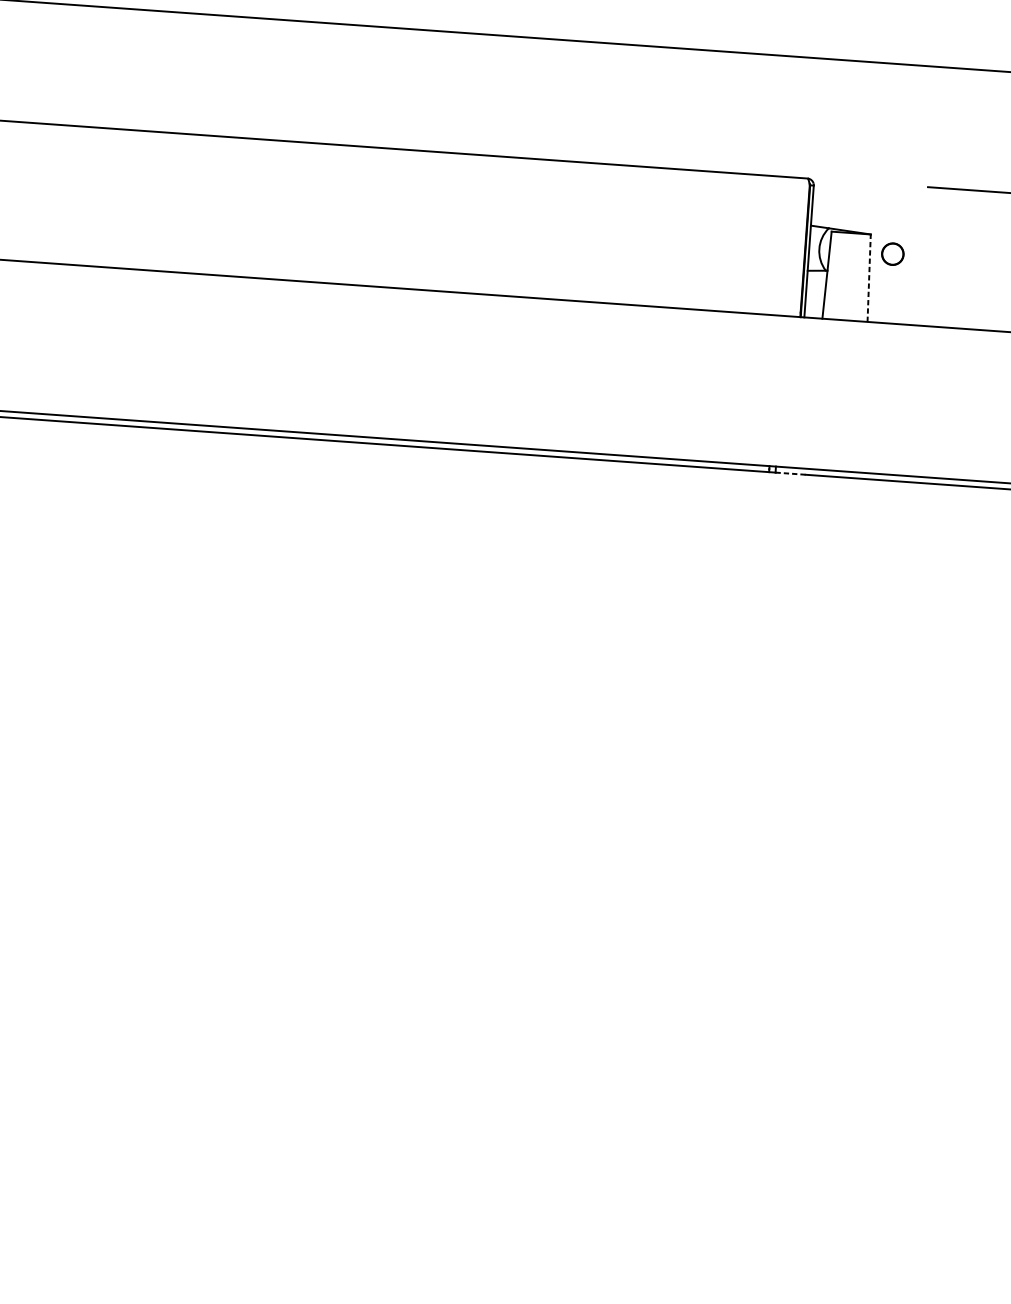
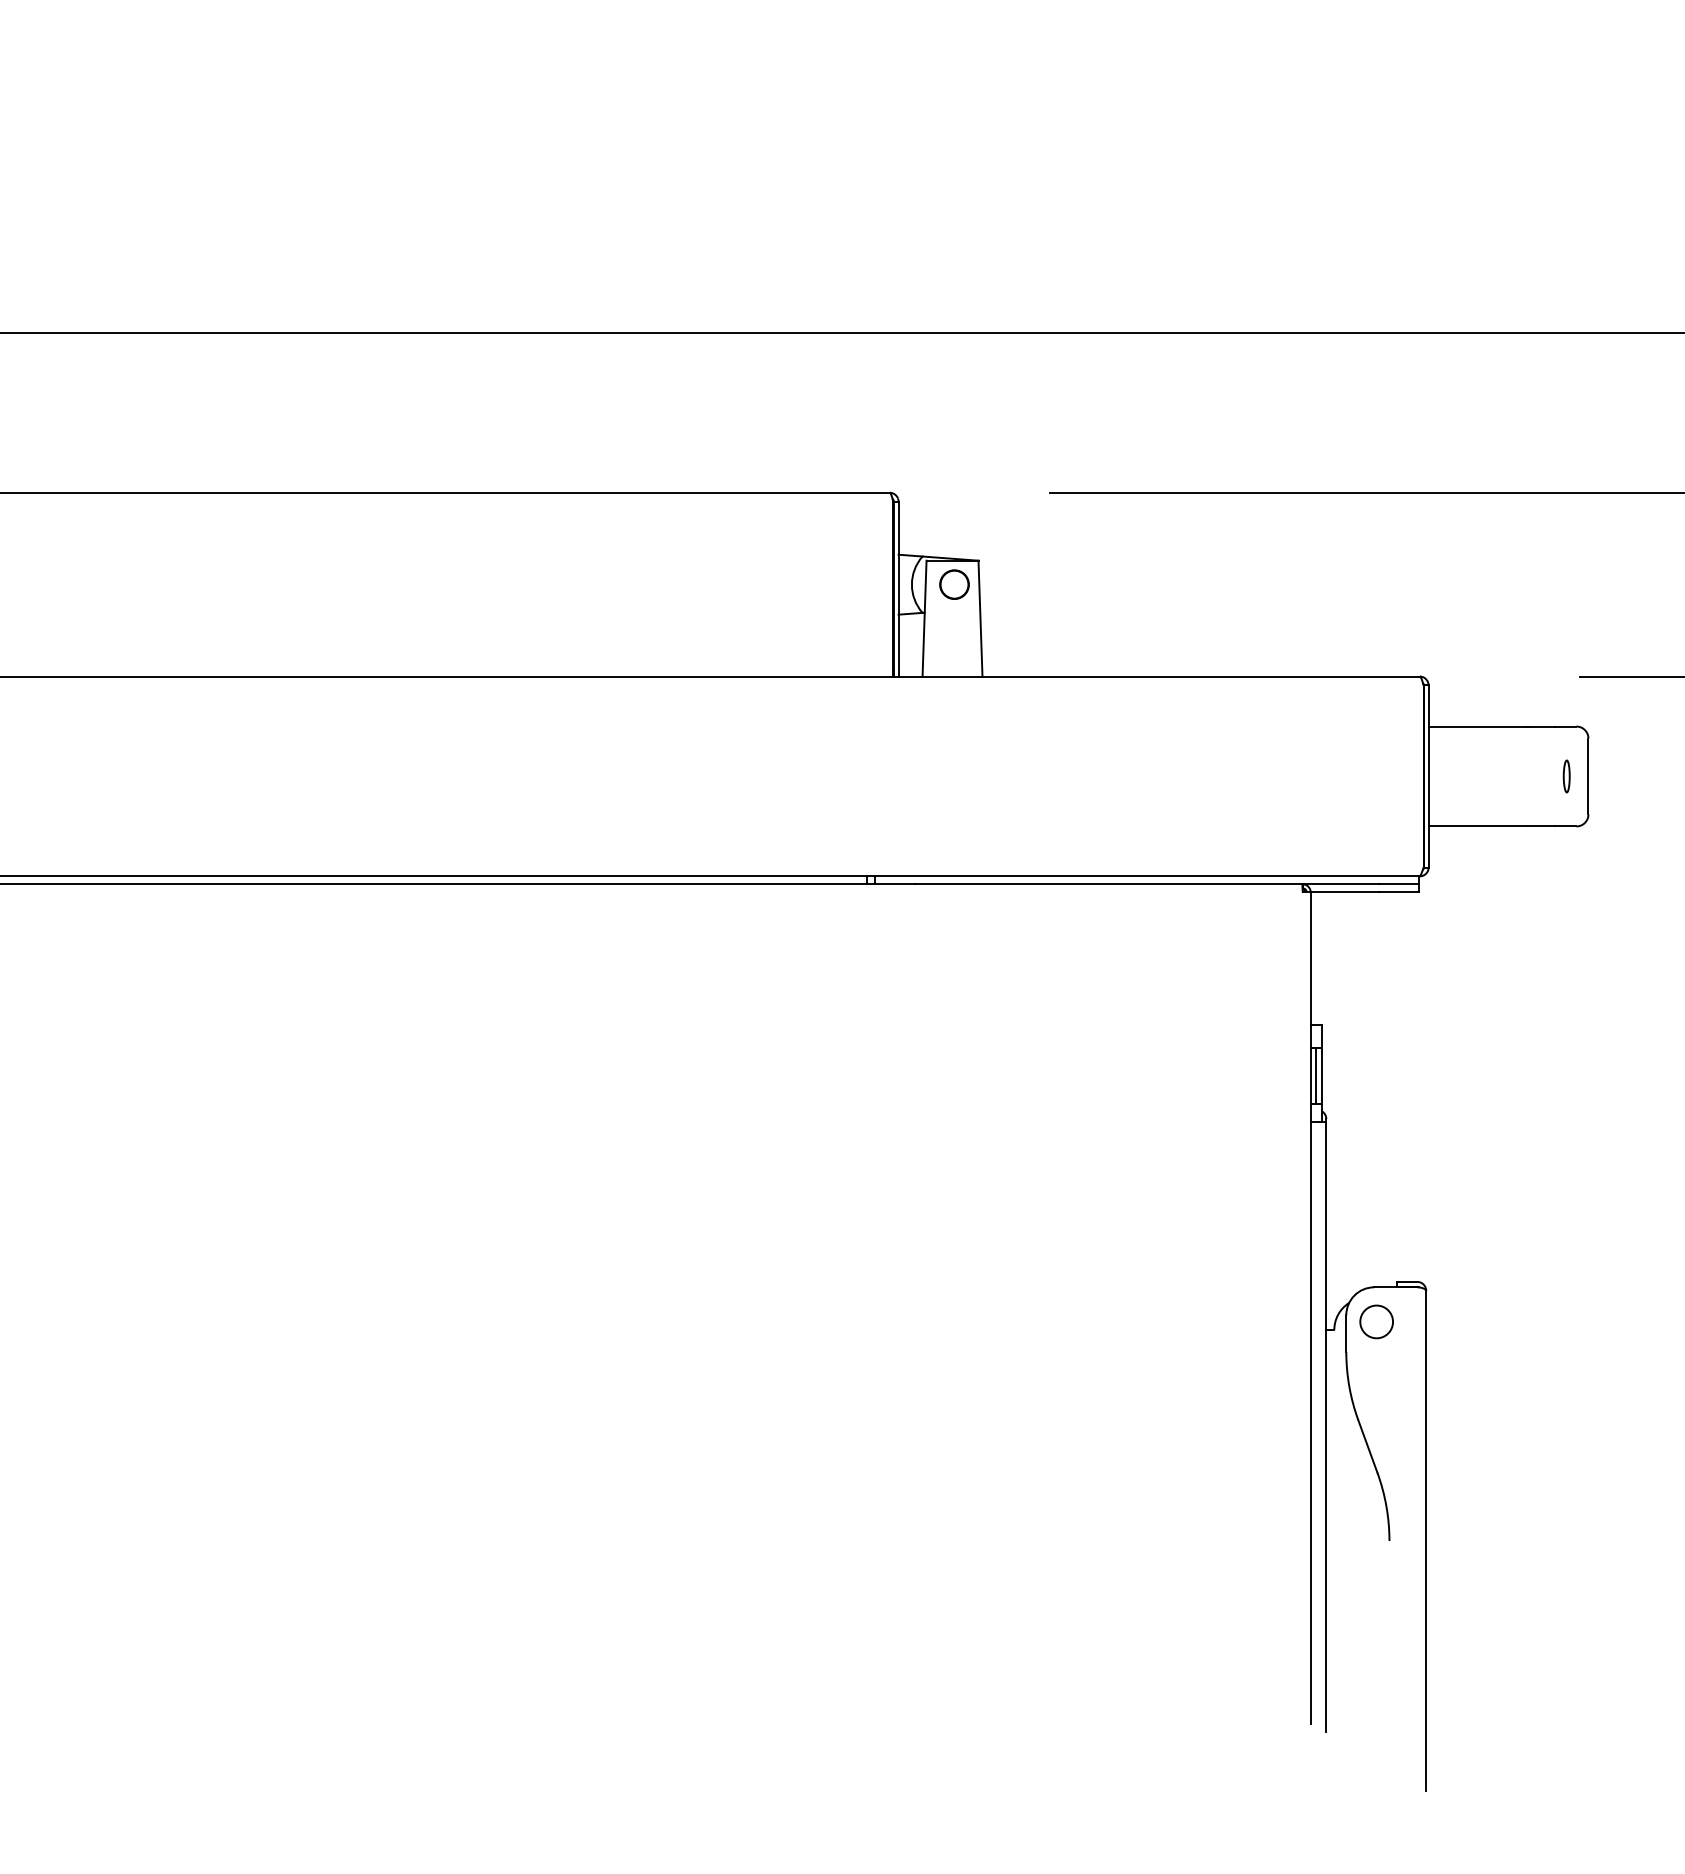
circle: (892, 254) -> (954, 584), moved
line: (869, 278) -> (980, 618), dashed -> solid
line: (790, 473) -> (895, 884), dashed -> solid

